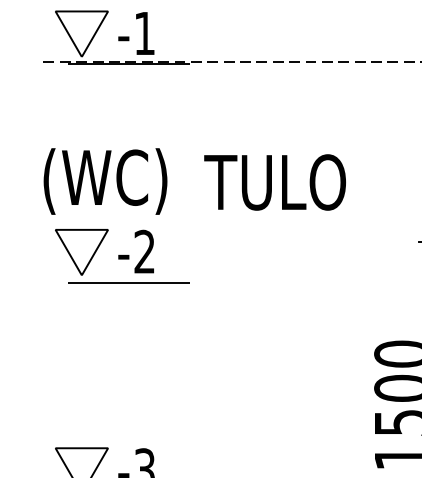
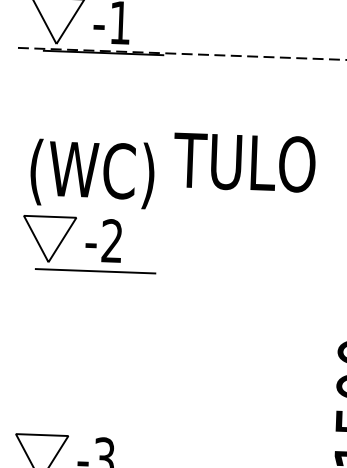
text: (105, 181) -> (92, 173), moved
text: (274, 182) -> (243, 162), moved

